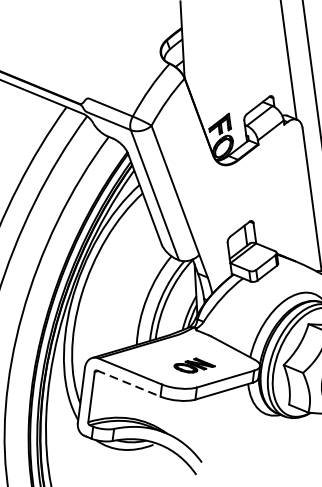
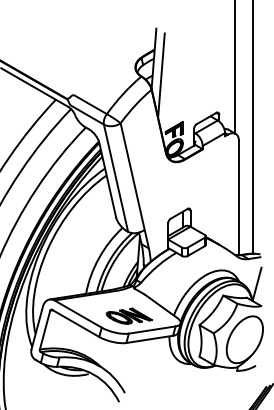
line: (194, 59) -> (161, 75), added
part: (193, 364) -> (128, 315), size x1.43
line: (129, 383) -> (76, 323), dashed -> solid

